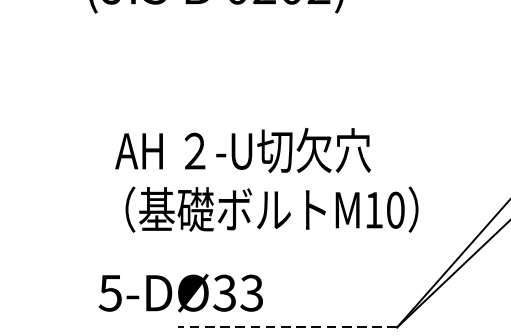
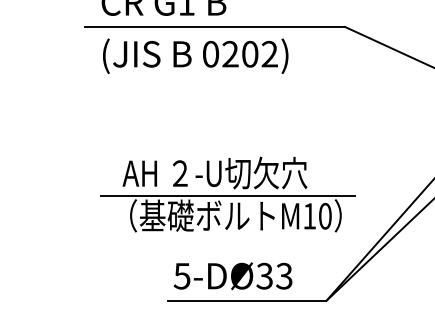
line: (261, 182) -> (228, 196), added
text: (180, 293) -> (232, 276), moved
line: (286, 326) -> (246, 300), dashed -> solid

